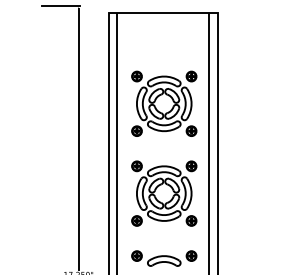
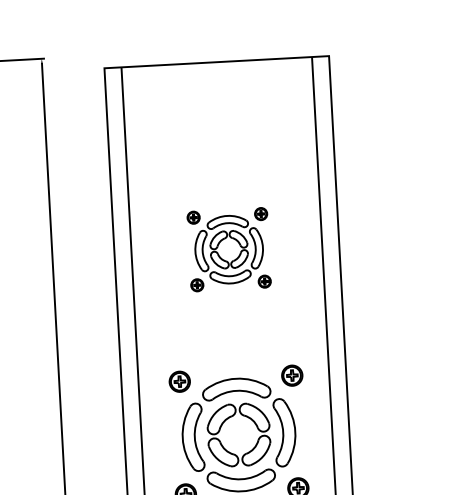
part: (164, 103) -> (229, 249), size x0.6

